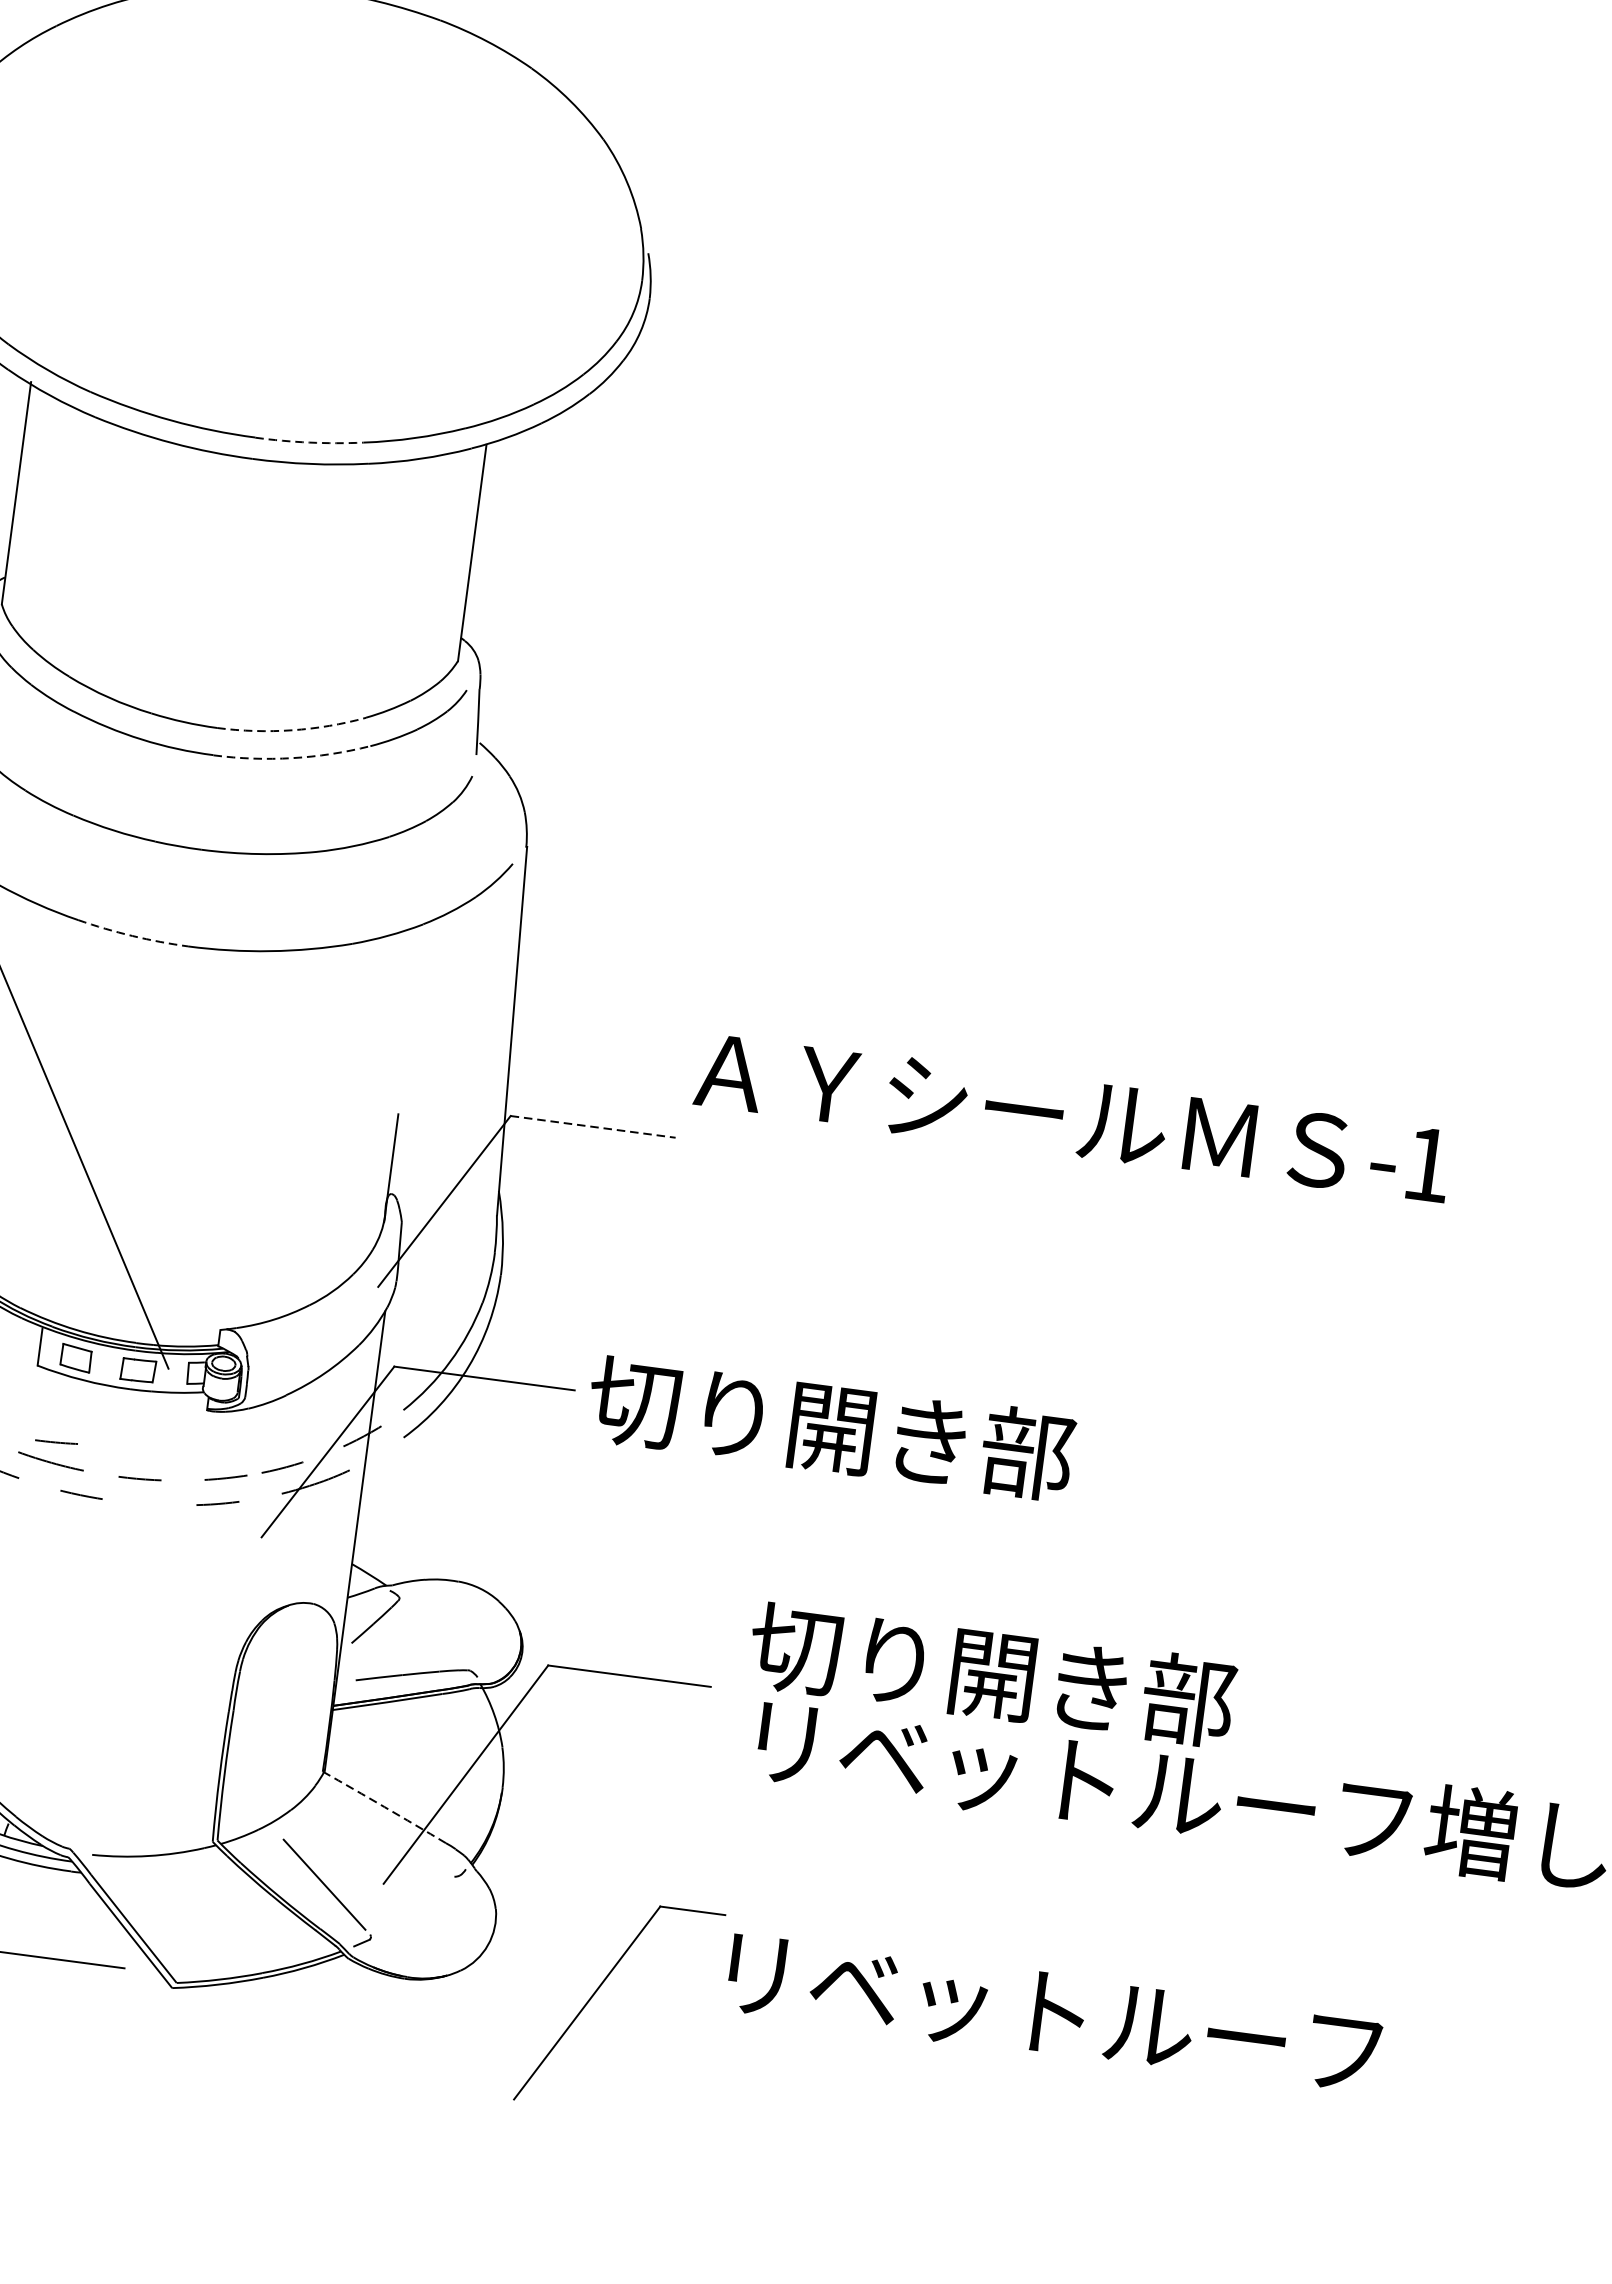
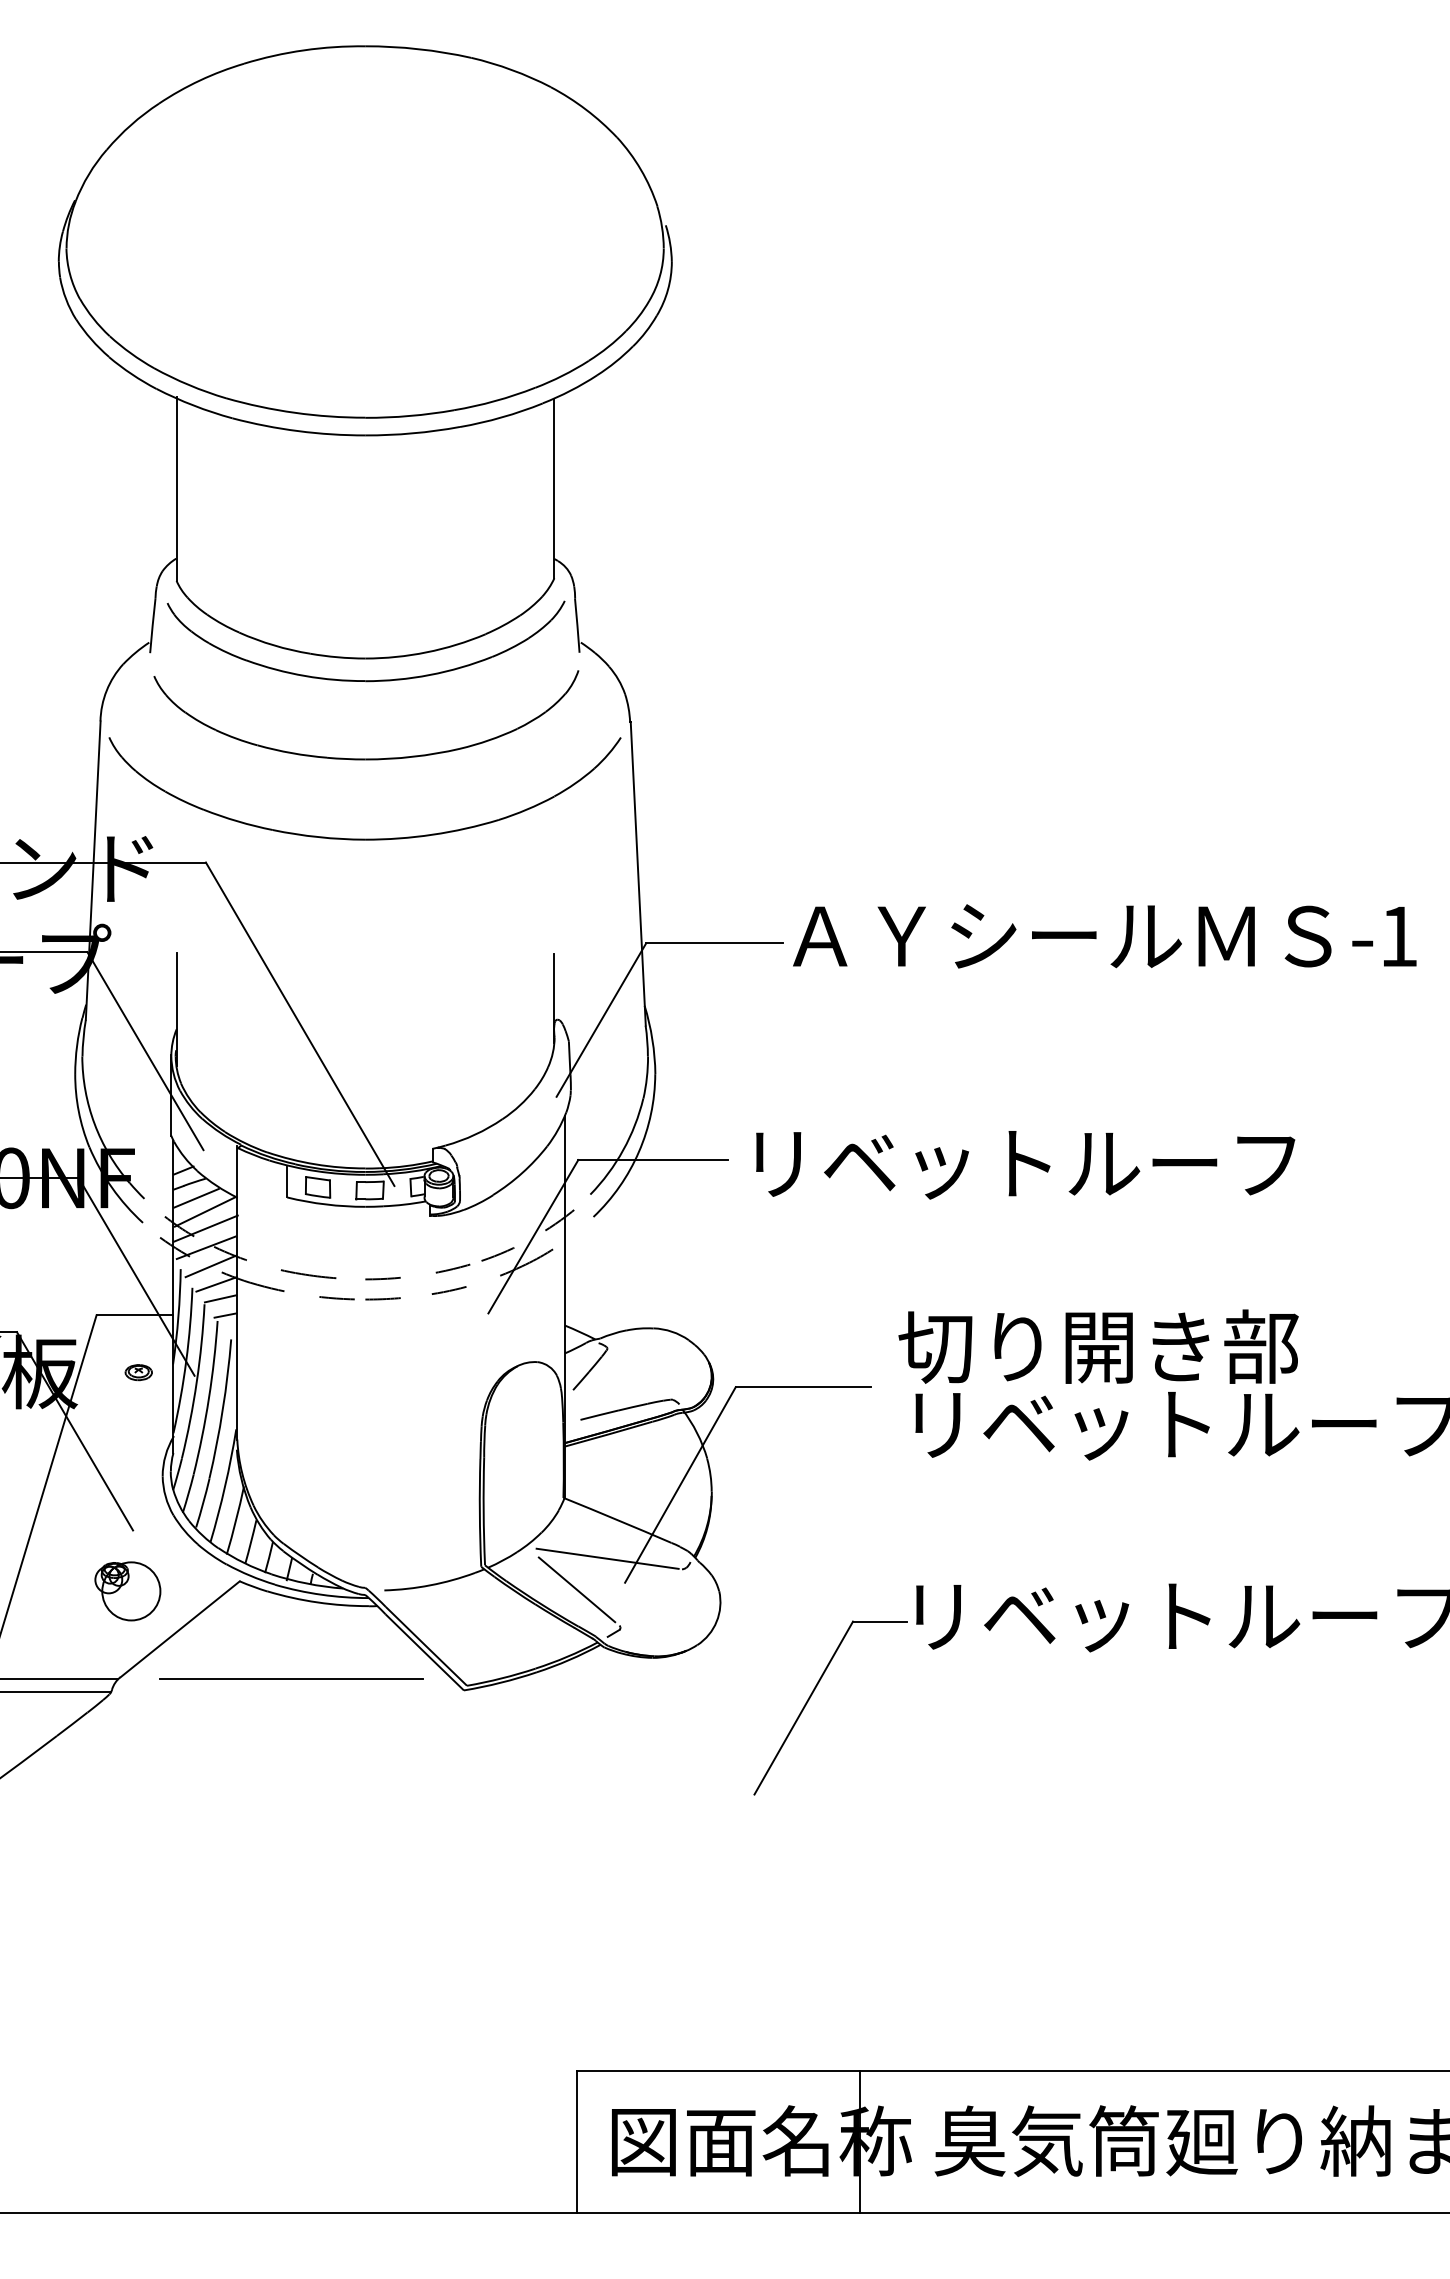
arc: (308, 443) -> (409, 416), dashed -> solid
arc: (291, 730) -> (426, 652), dashed -> solid
arc: (291, 758) -> (429, 675), dashed -> solid
arc: (132, 936) -> (318, 837), dashed -> solid
text: (1072, 1117) -> (1104, 936), moved
line: (594, 1127) -> (715, 943), dashed -> solid
text: (923, 1439) -> (1017, 1162), 切り開き部 -> リベットルーフ
line: (55, 1441) -> (382, 1298), moved
arc: (384, 1807) -> (617, 1520), dashed -> solid
line: (366, 1851) -> (607, 1558), added
part: (596, 1992) -> (810, 1698), moved

